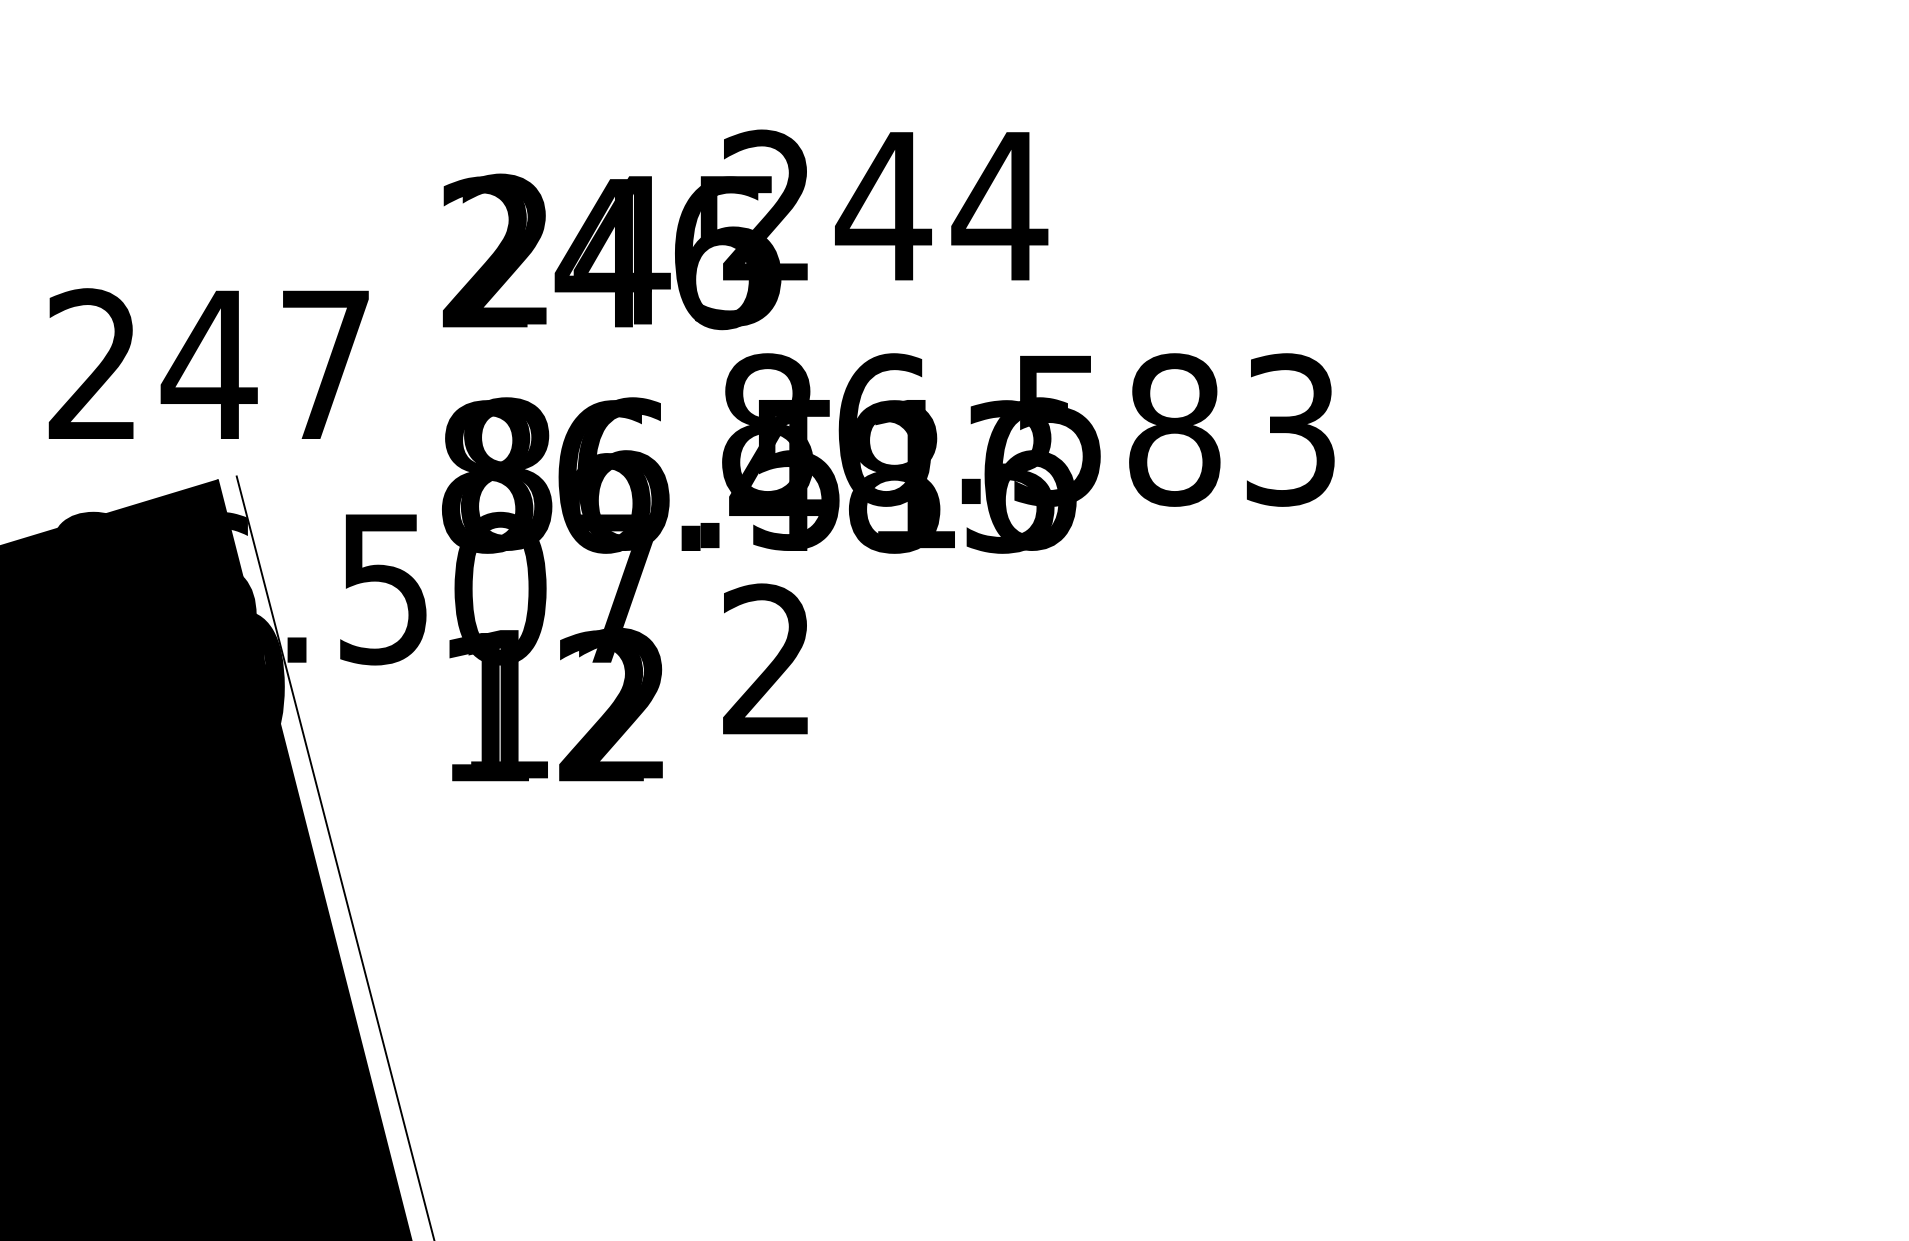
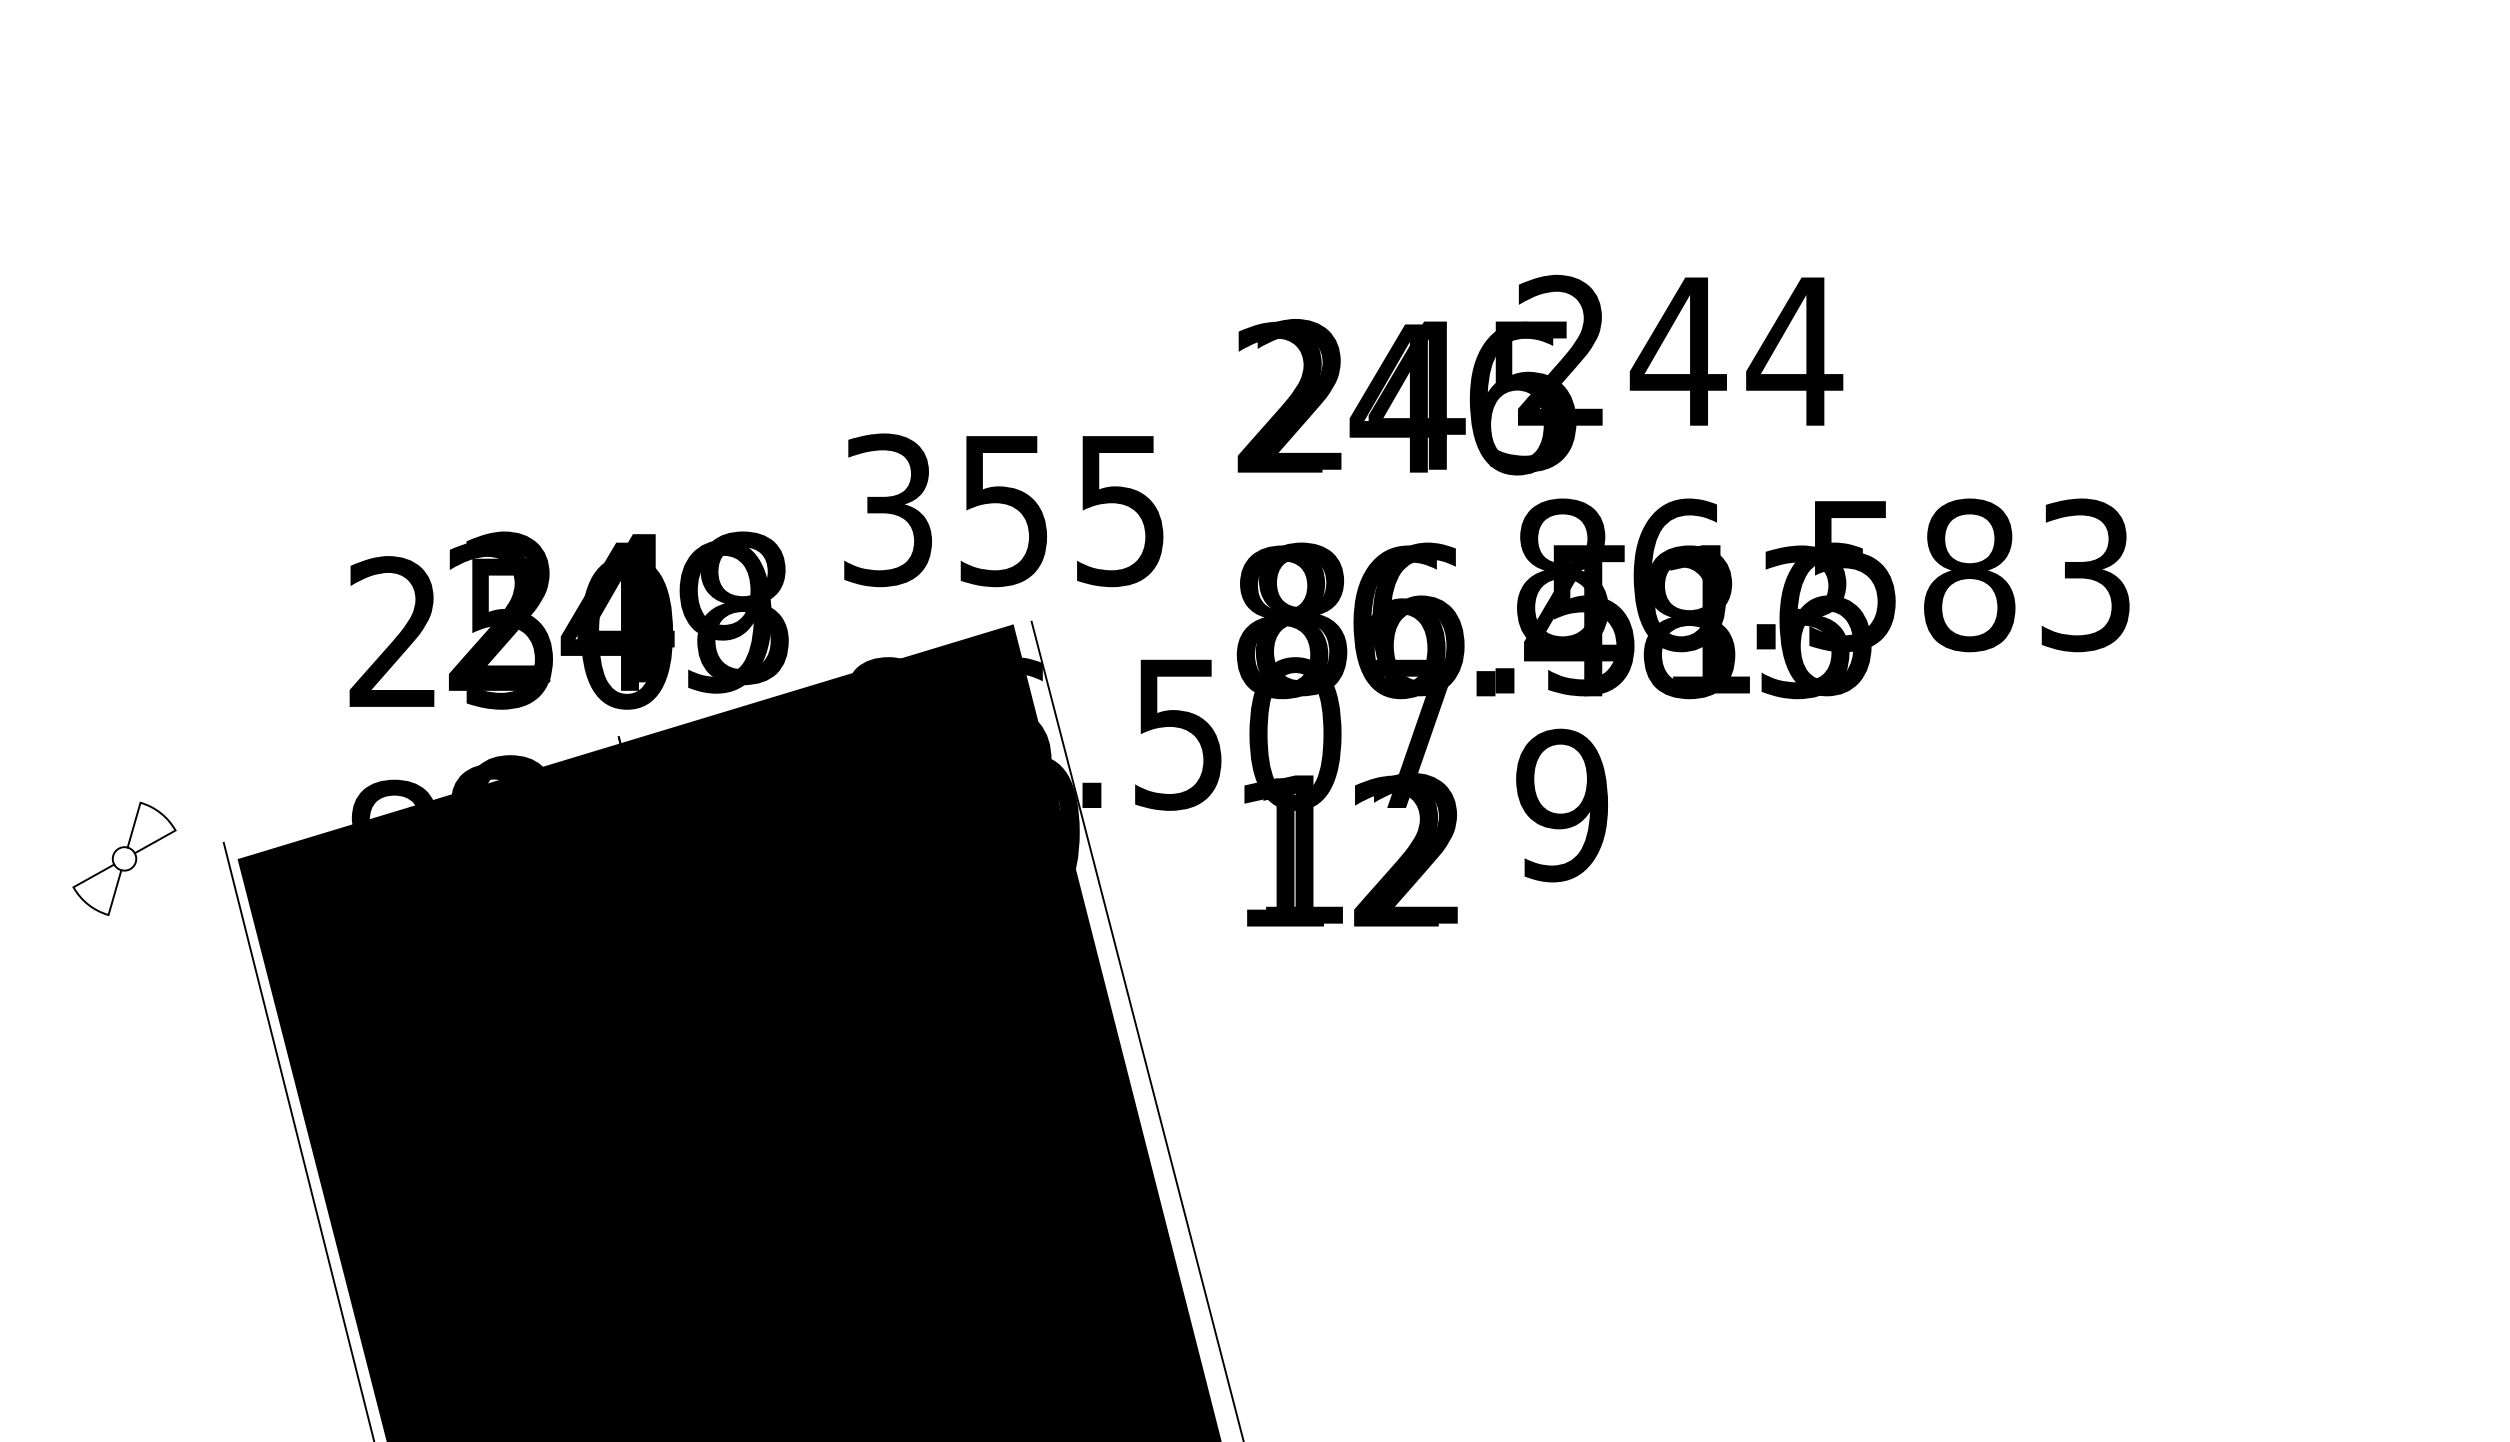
text: (208, 365) -> (1003, 510), 247 -> 355
text: (767, 660) -> (1562, 805), 2 -> 9

